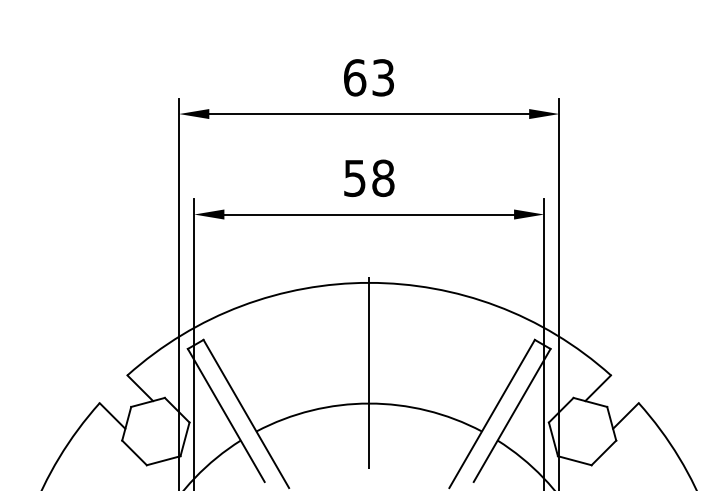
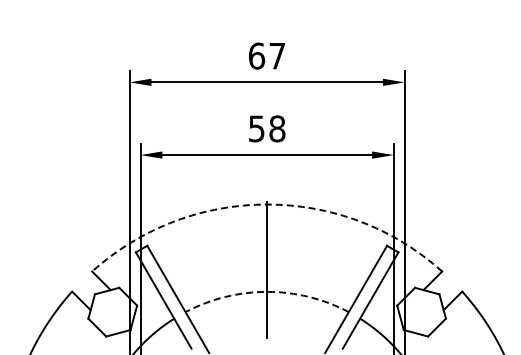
text: (383, 76) -> (277, 55), 63 -> 67
arc: (369, 282) -> (267, 204), solid -> dashed
arc: (369, 403) -> (267, 291), solid -> dashed

